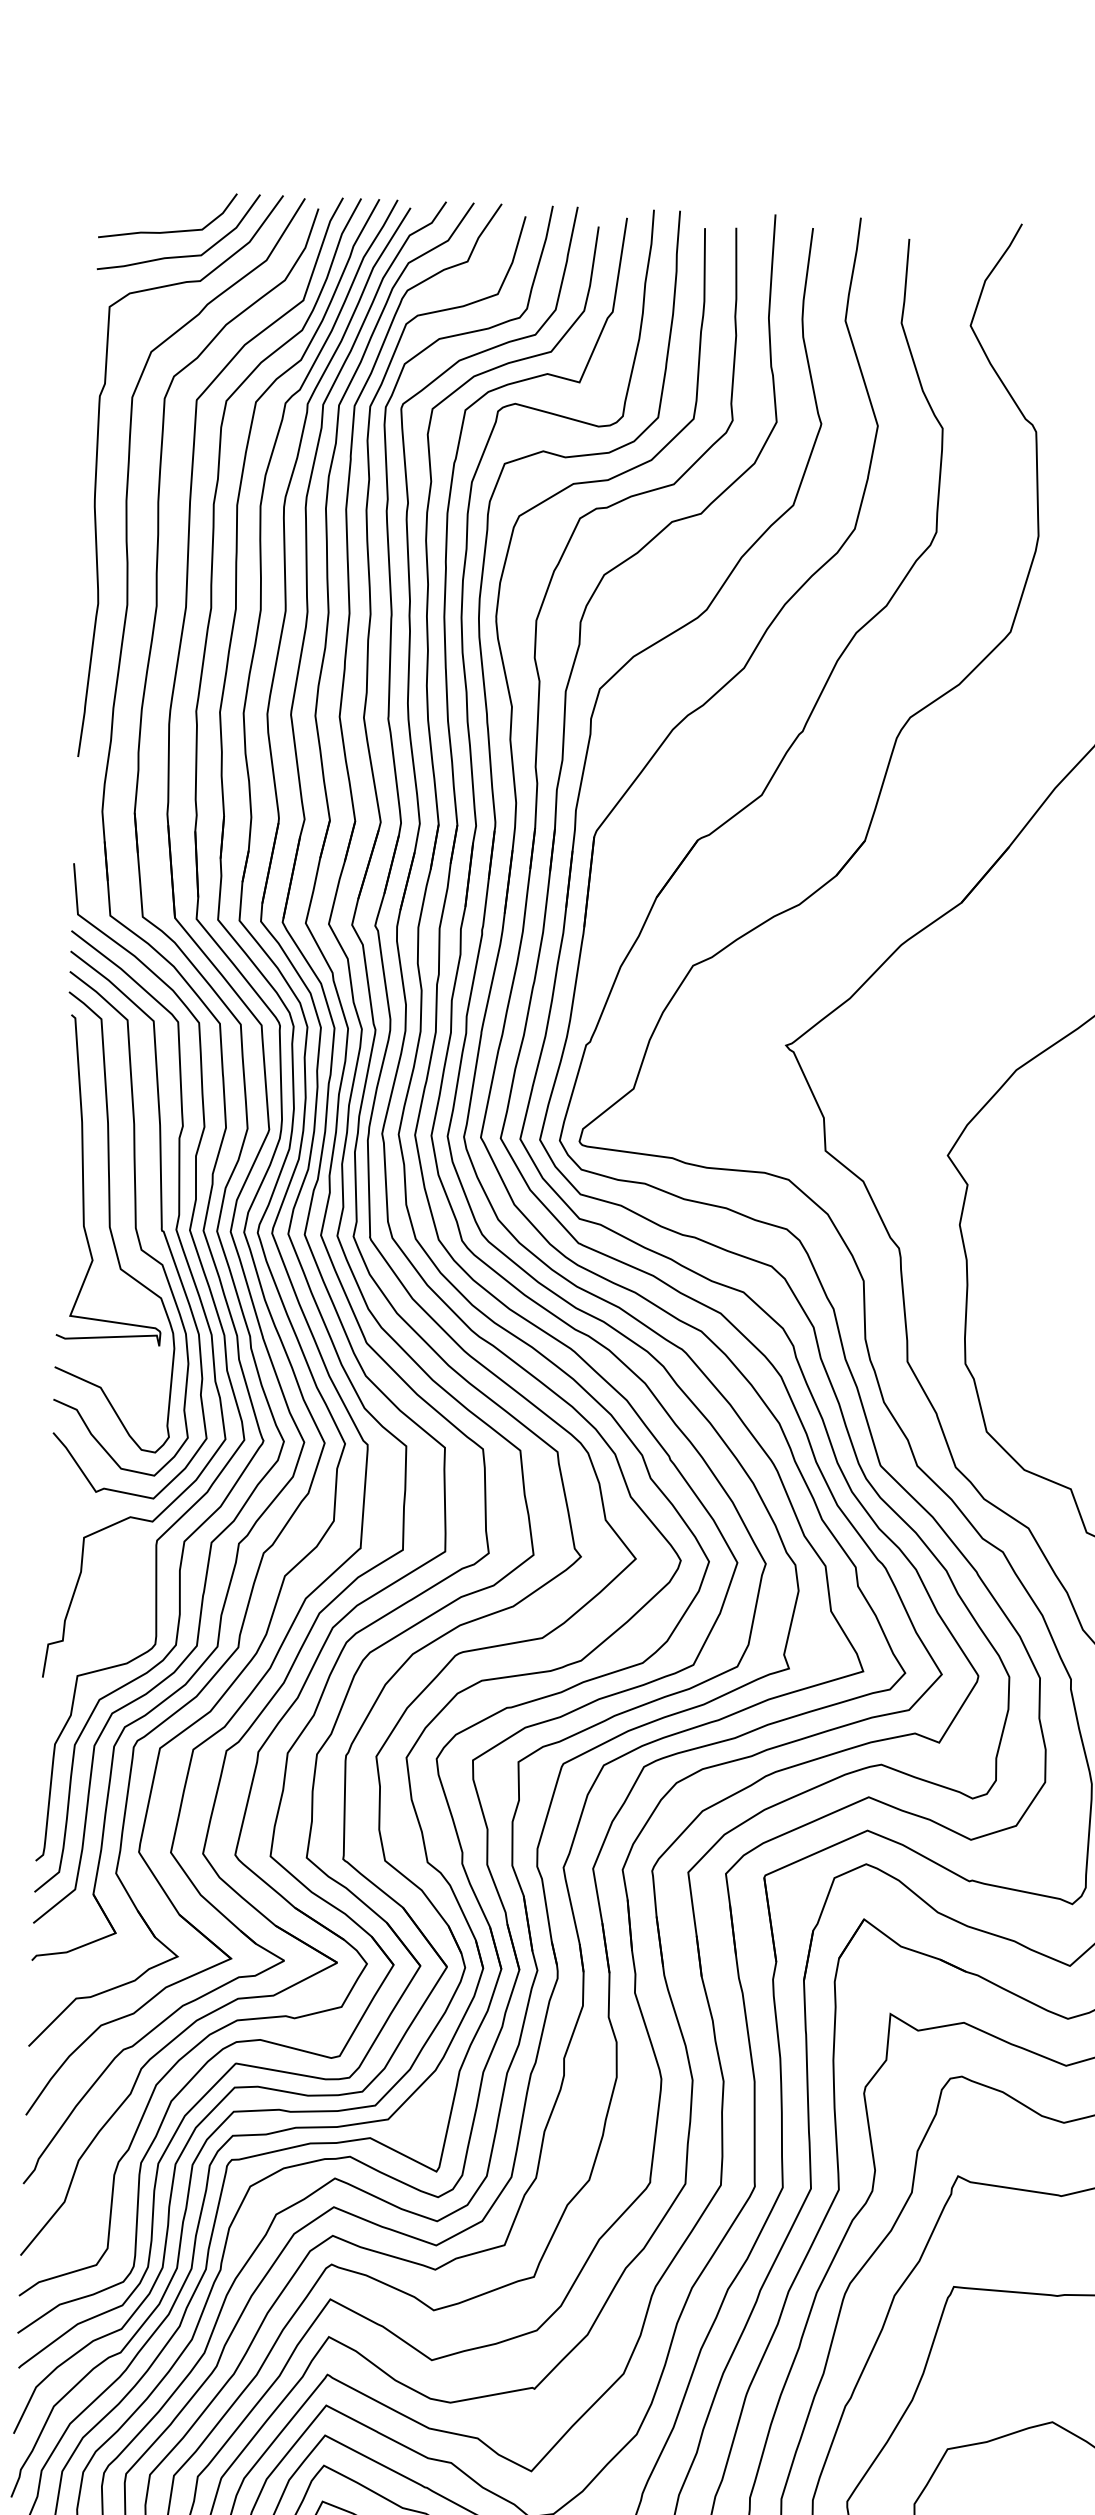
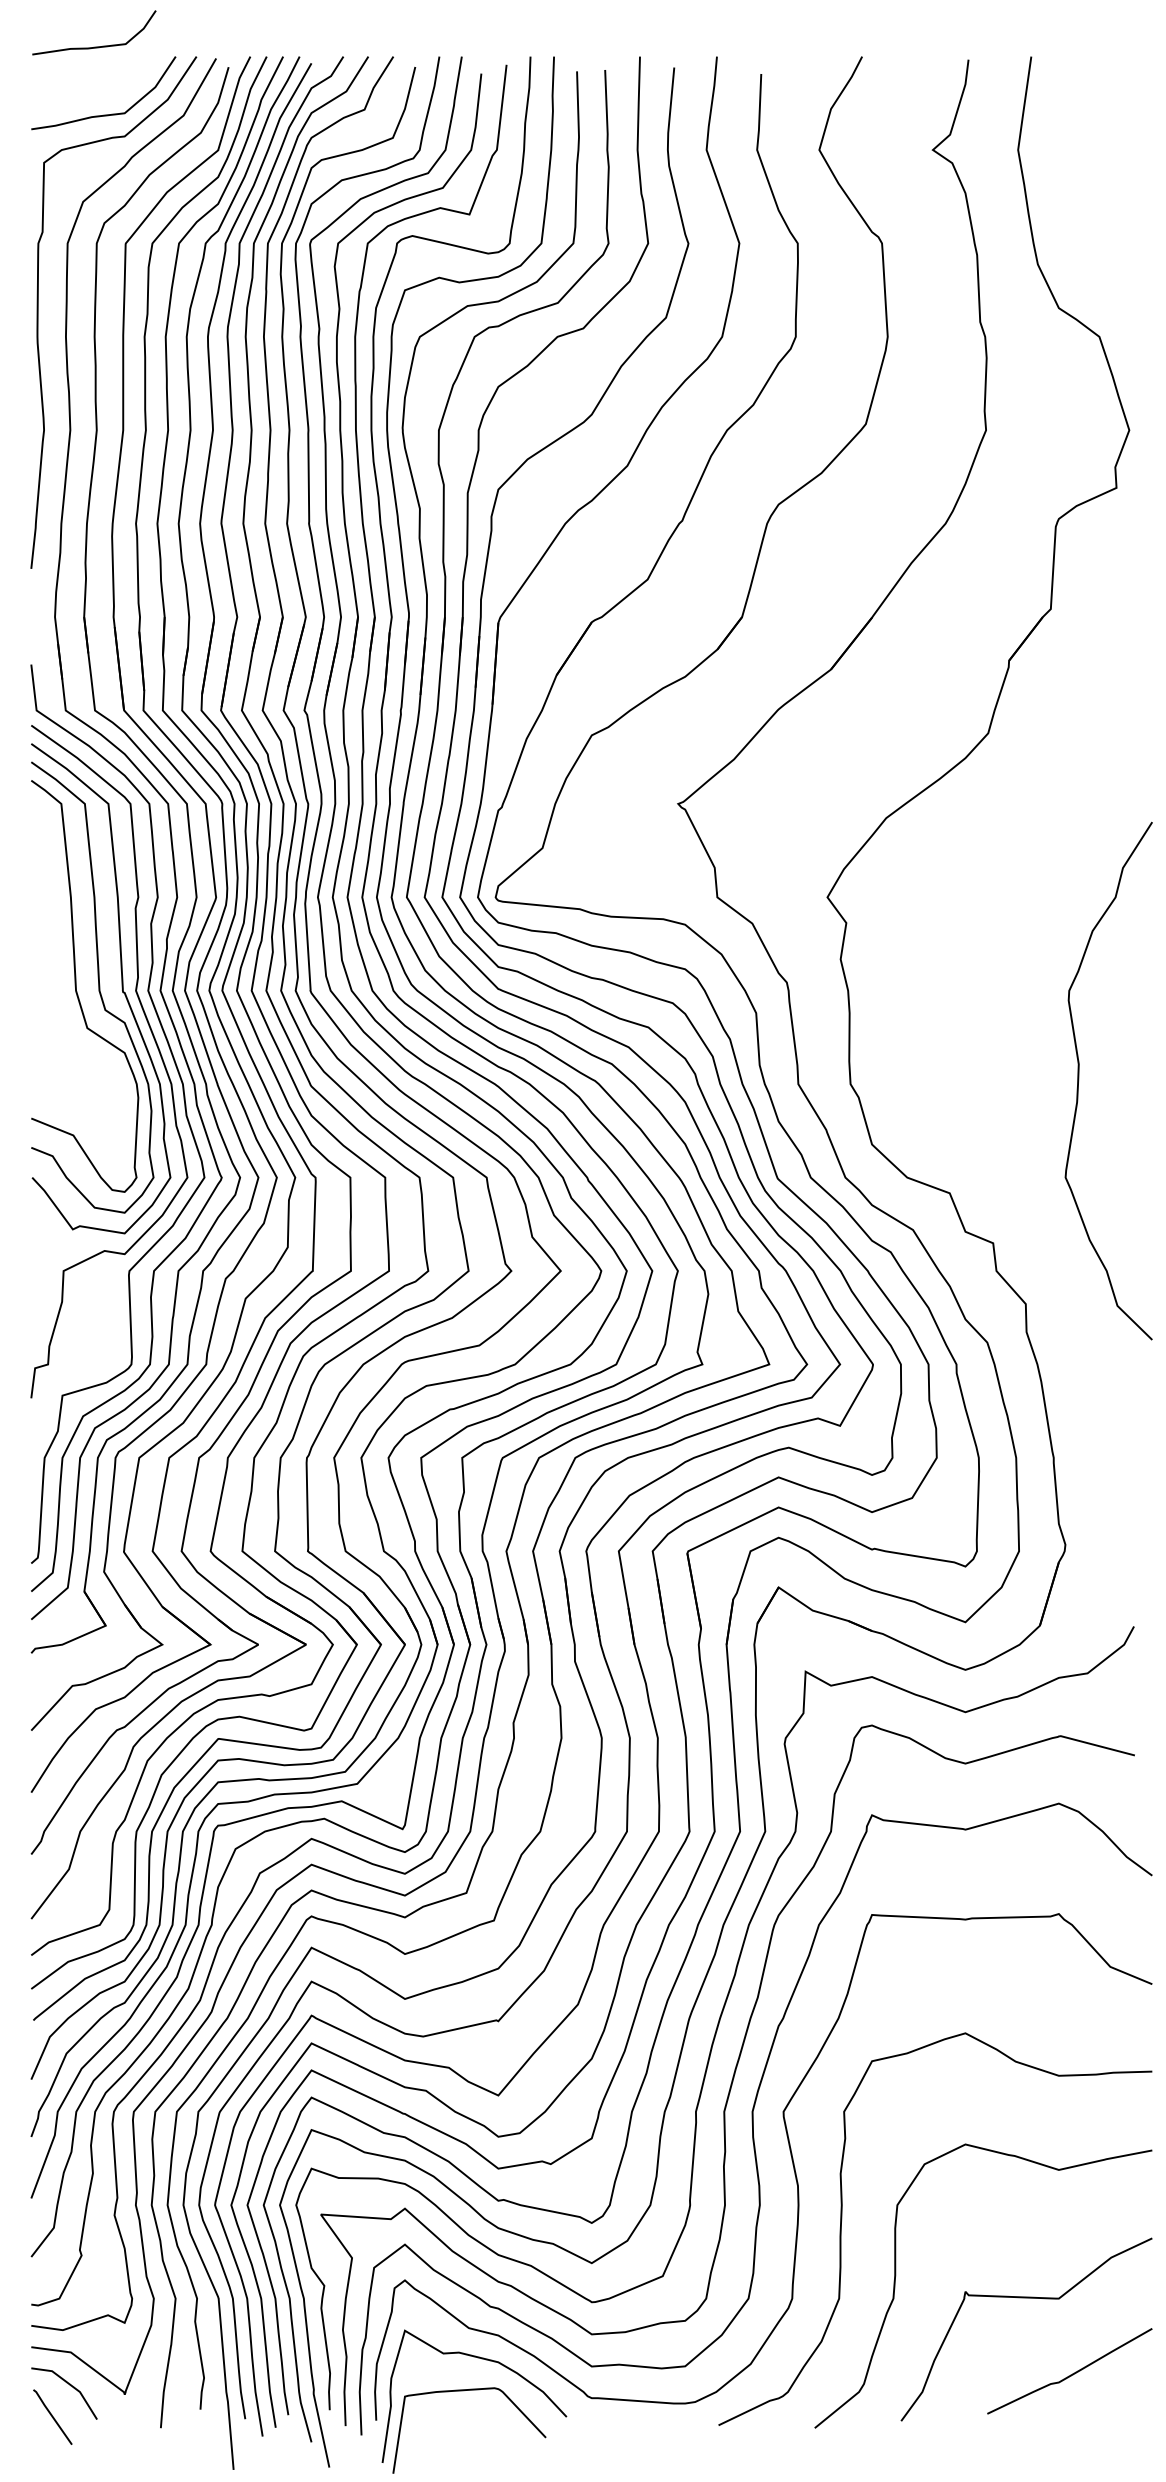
curve: (167, 230) -> (94, 46), moved
curve: (84, 1179) -> (51, 948), removed

